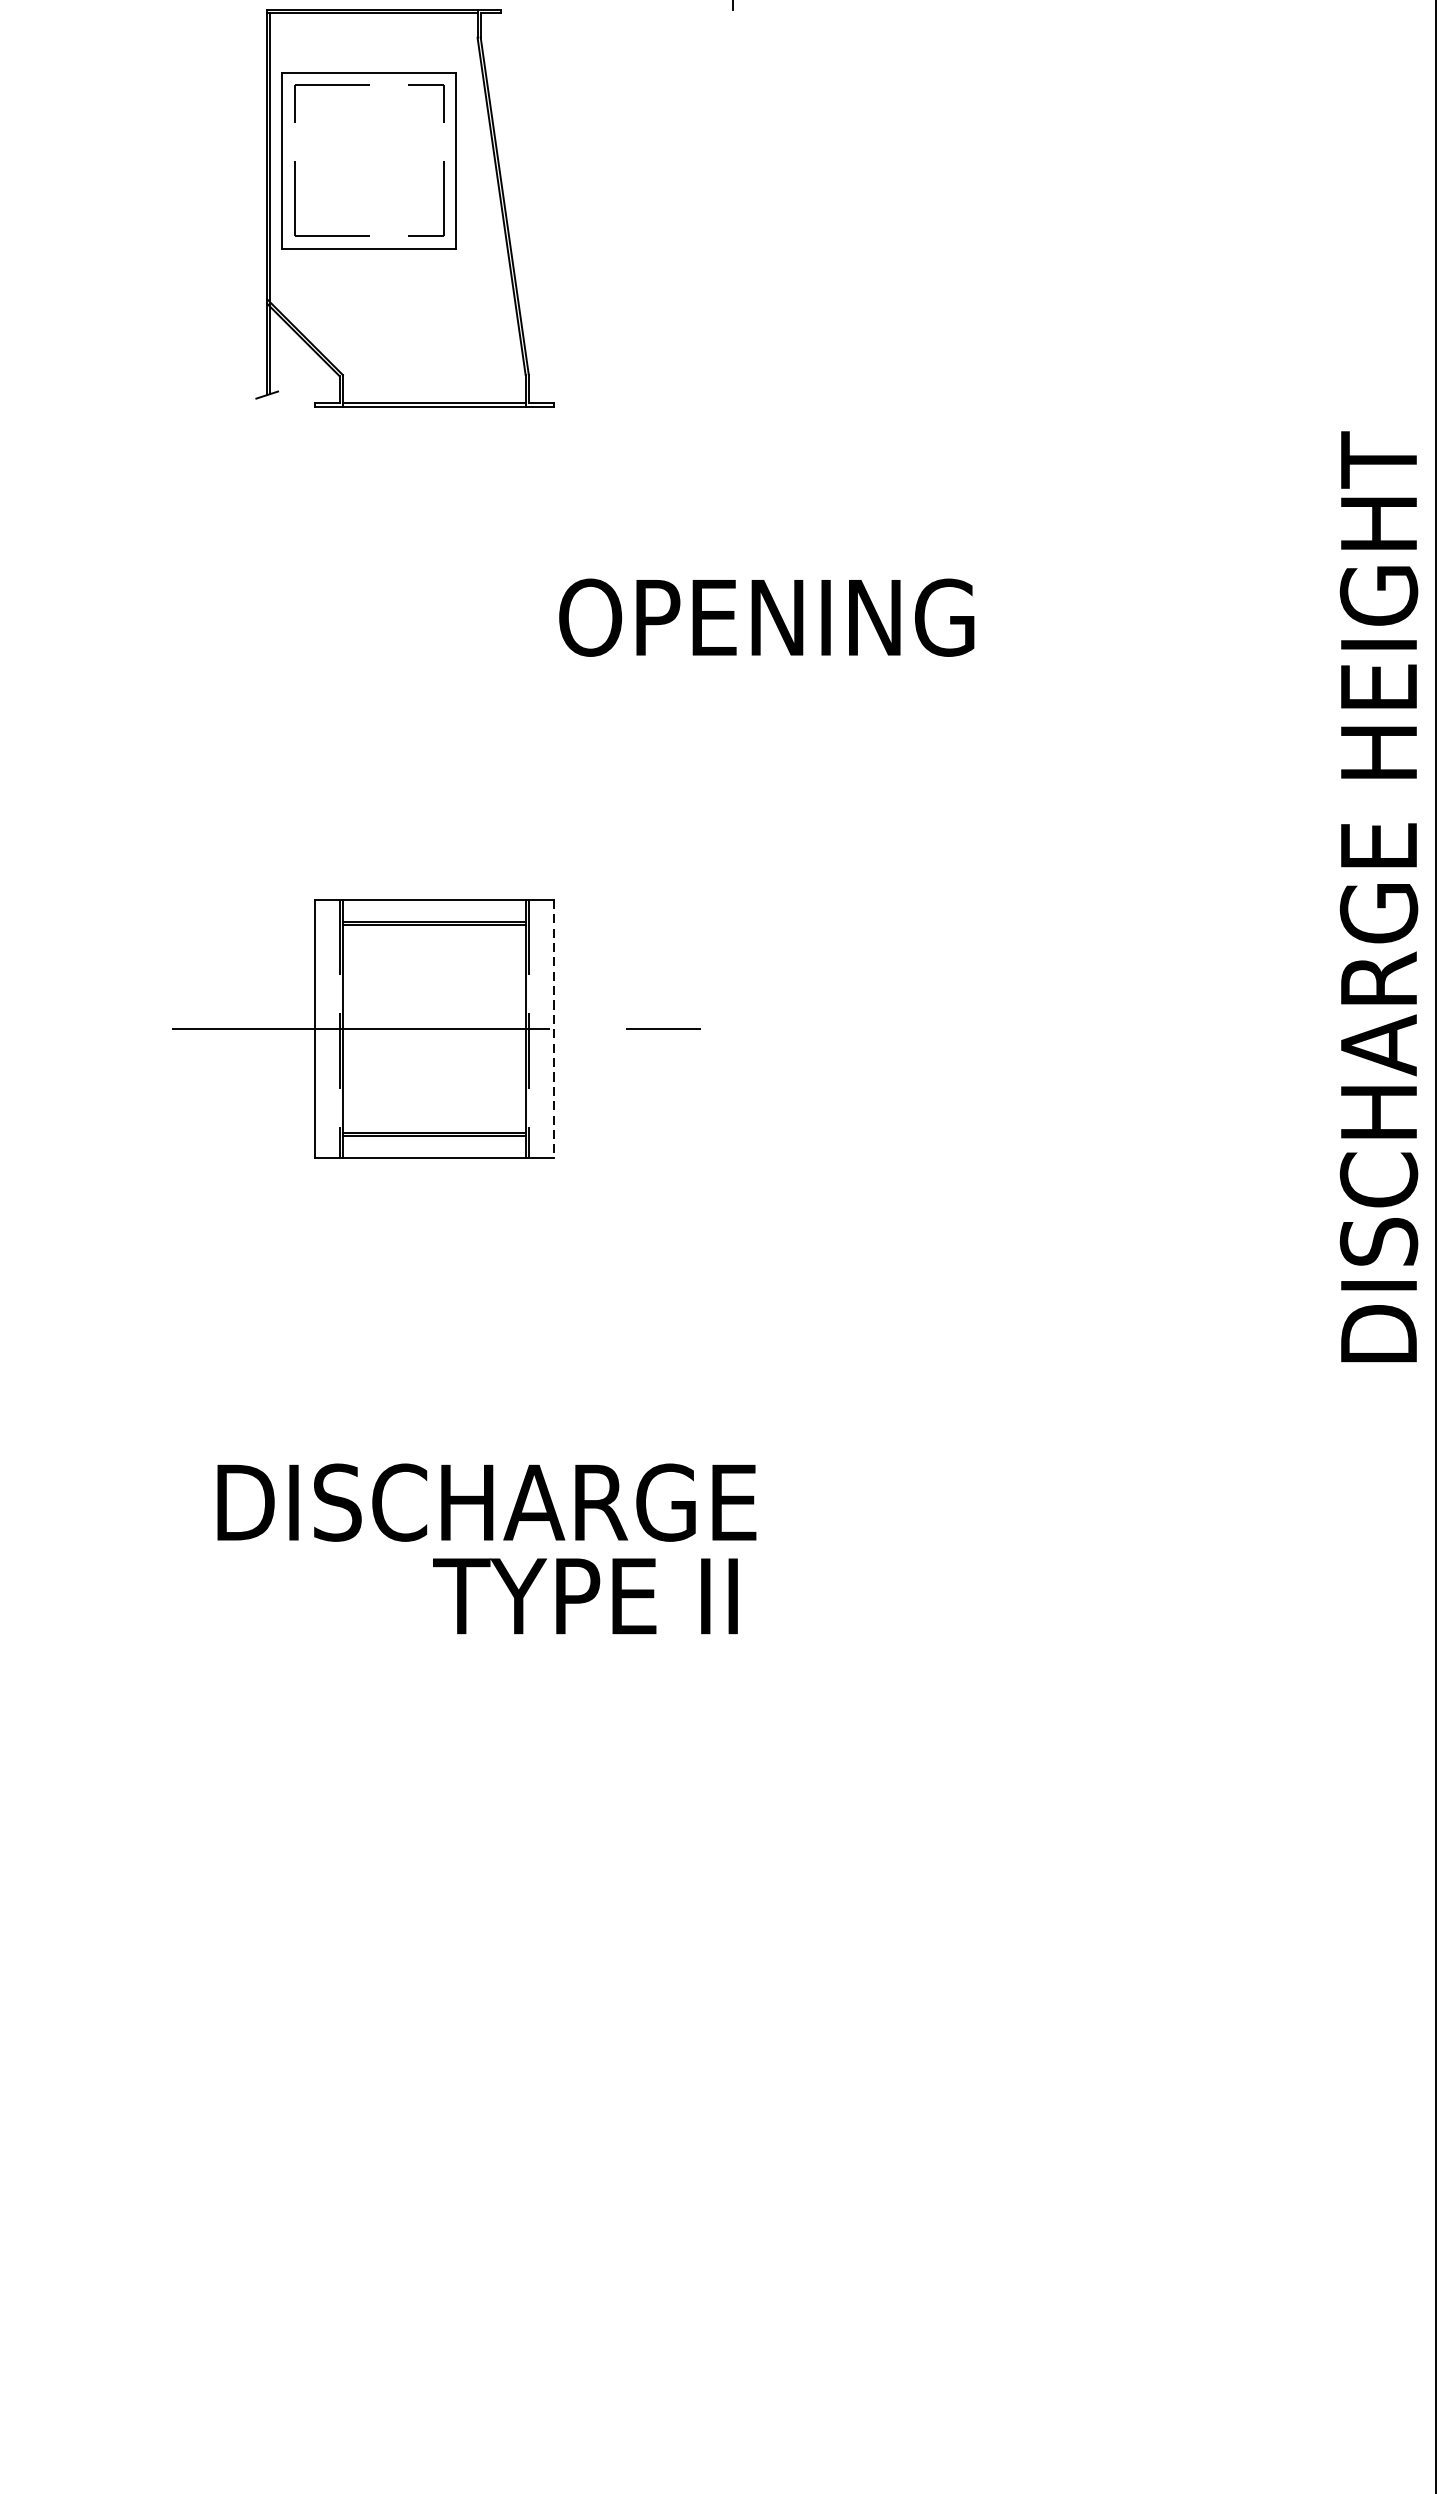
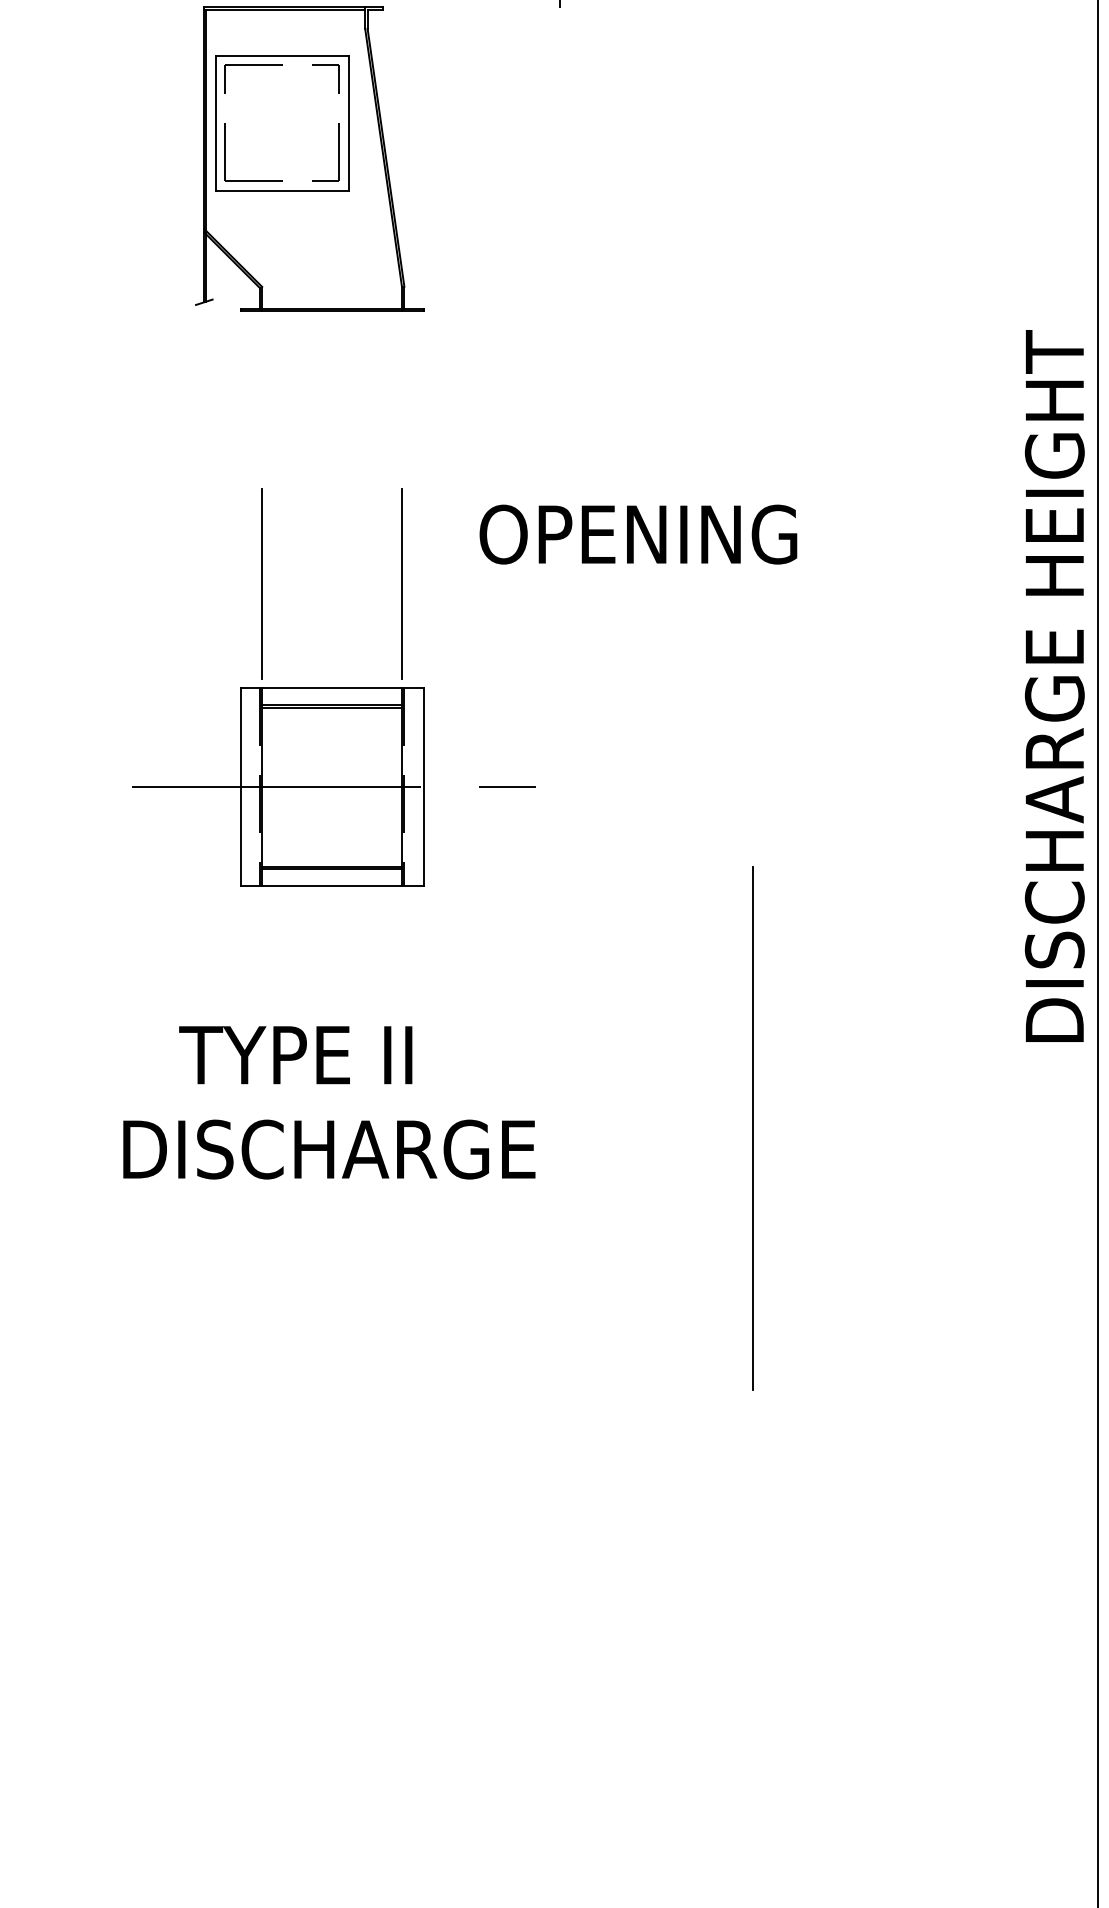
text: (766, 617) -> (638, 534), moved
line: (343, 762) -> (262, 583), added
line: (524, 762) -> (401, 583), added
line: (553, 1029) -> (423, 787), dashed -> solid
line: (985, 1473) -> (753, 1127), added
text: (487, 1502) -> (329, 1149), moved
text: (585, 1596) -> (295, 1055), moved

